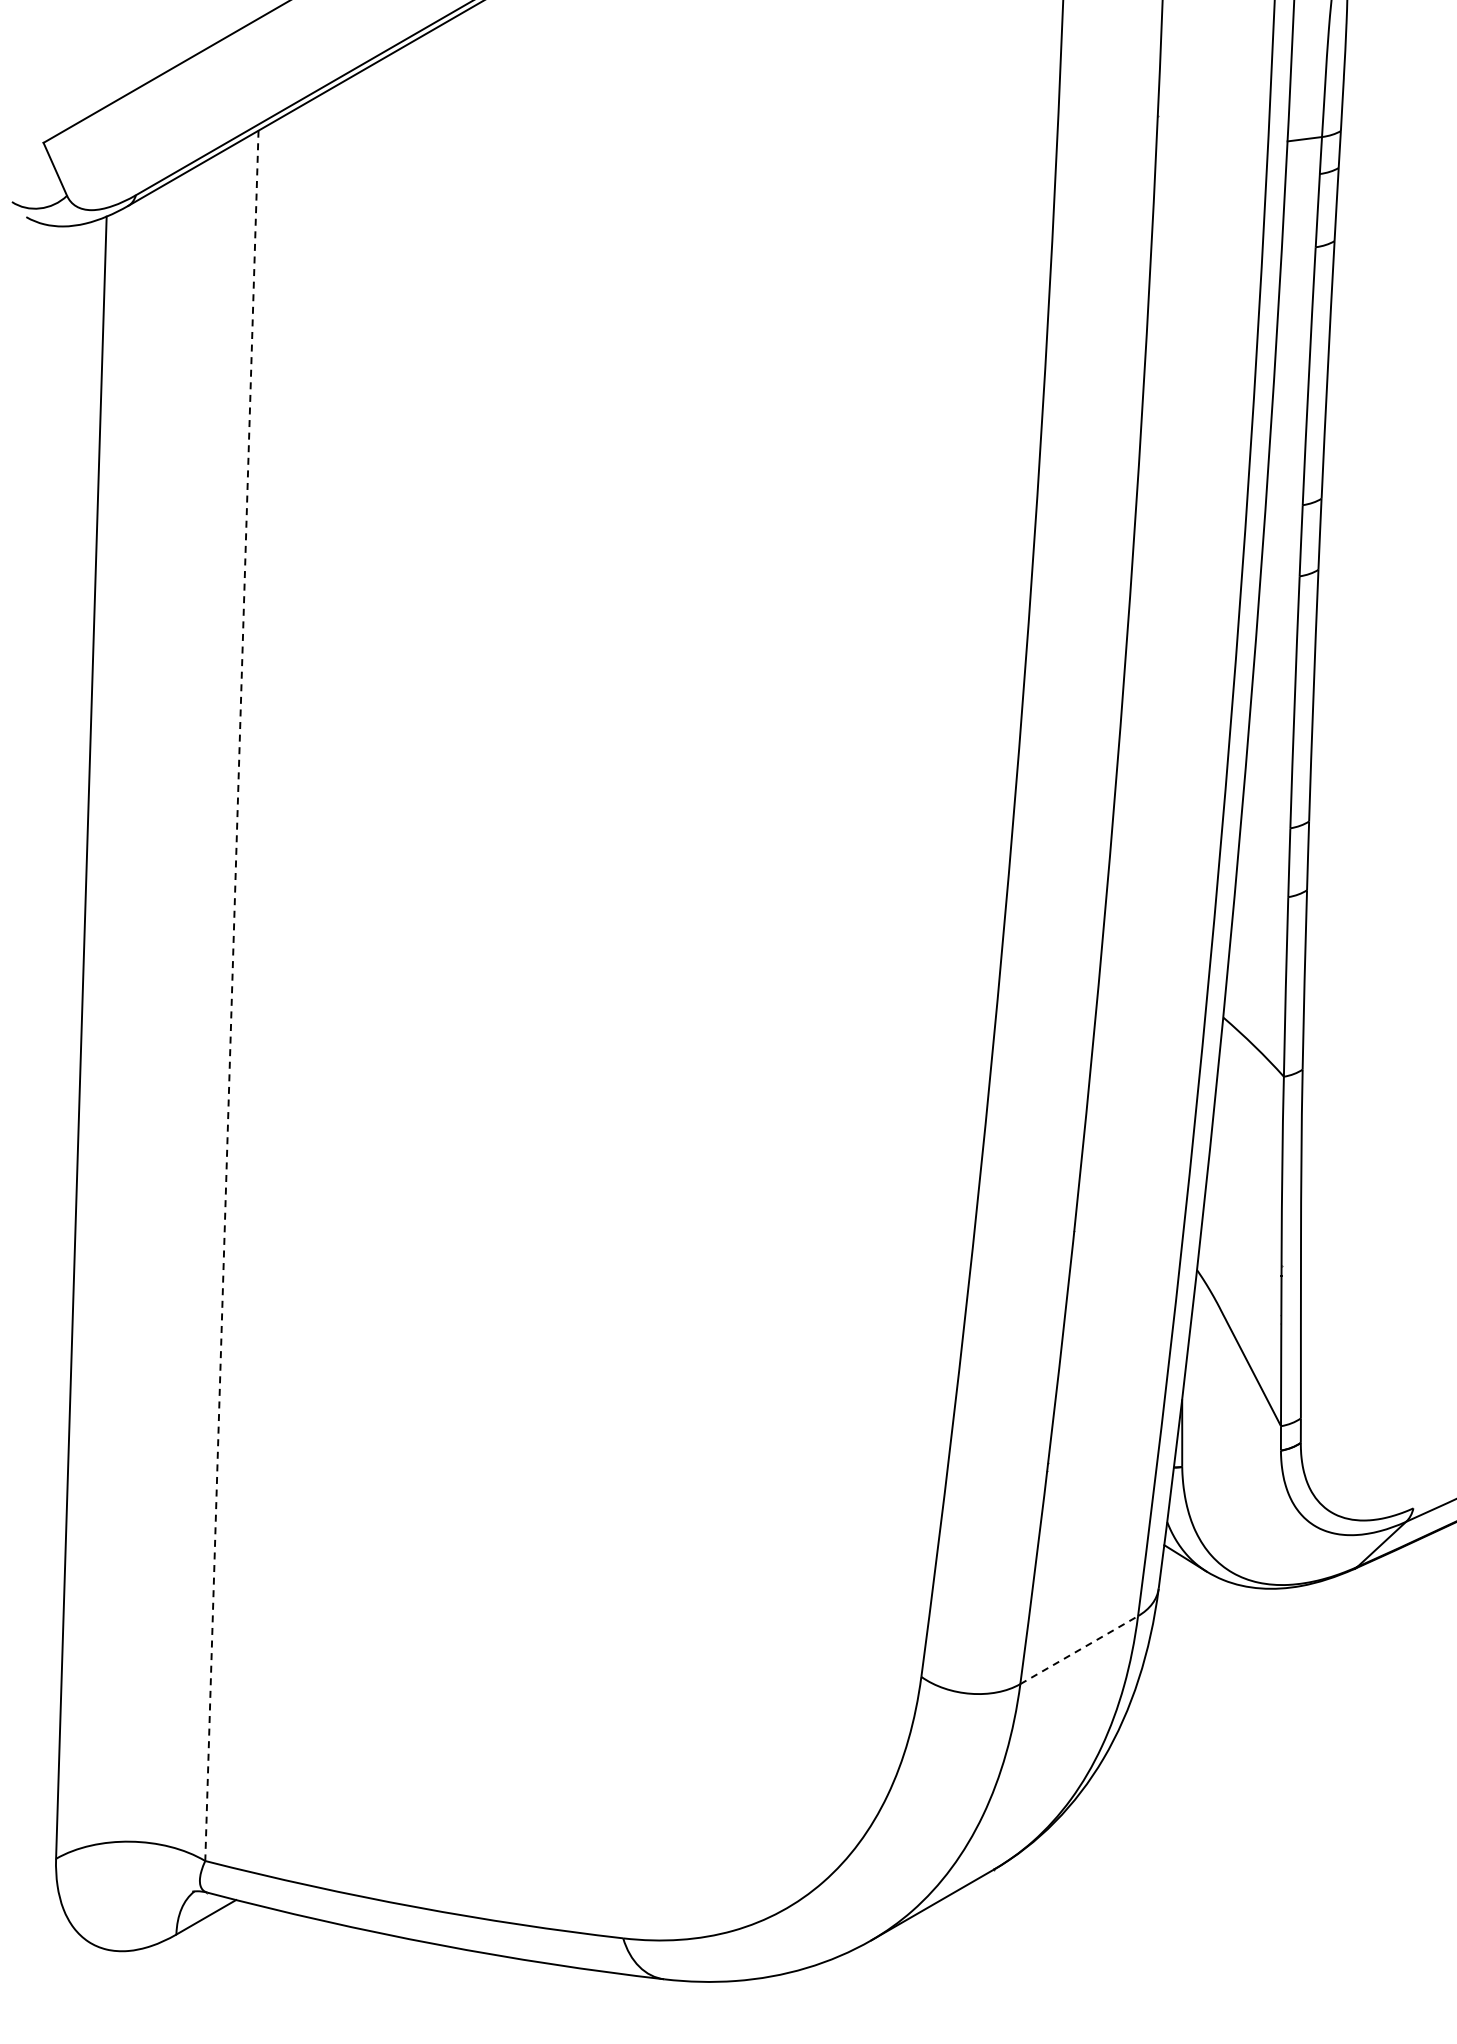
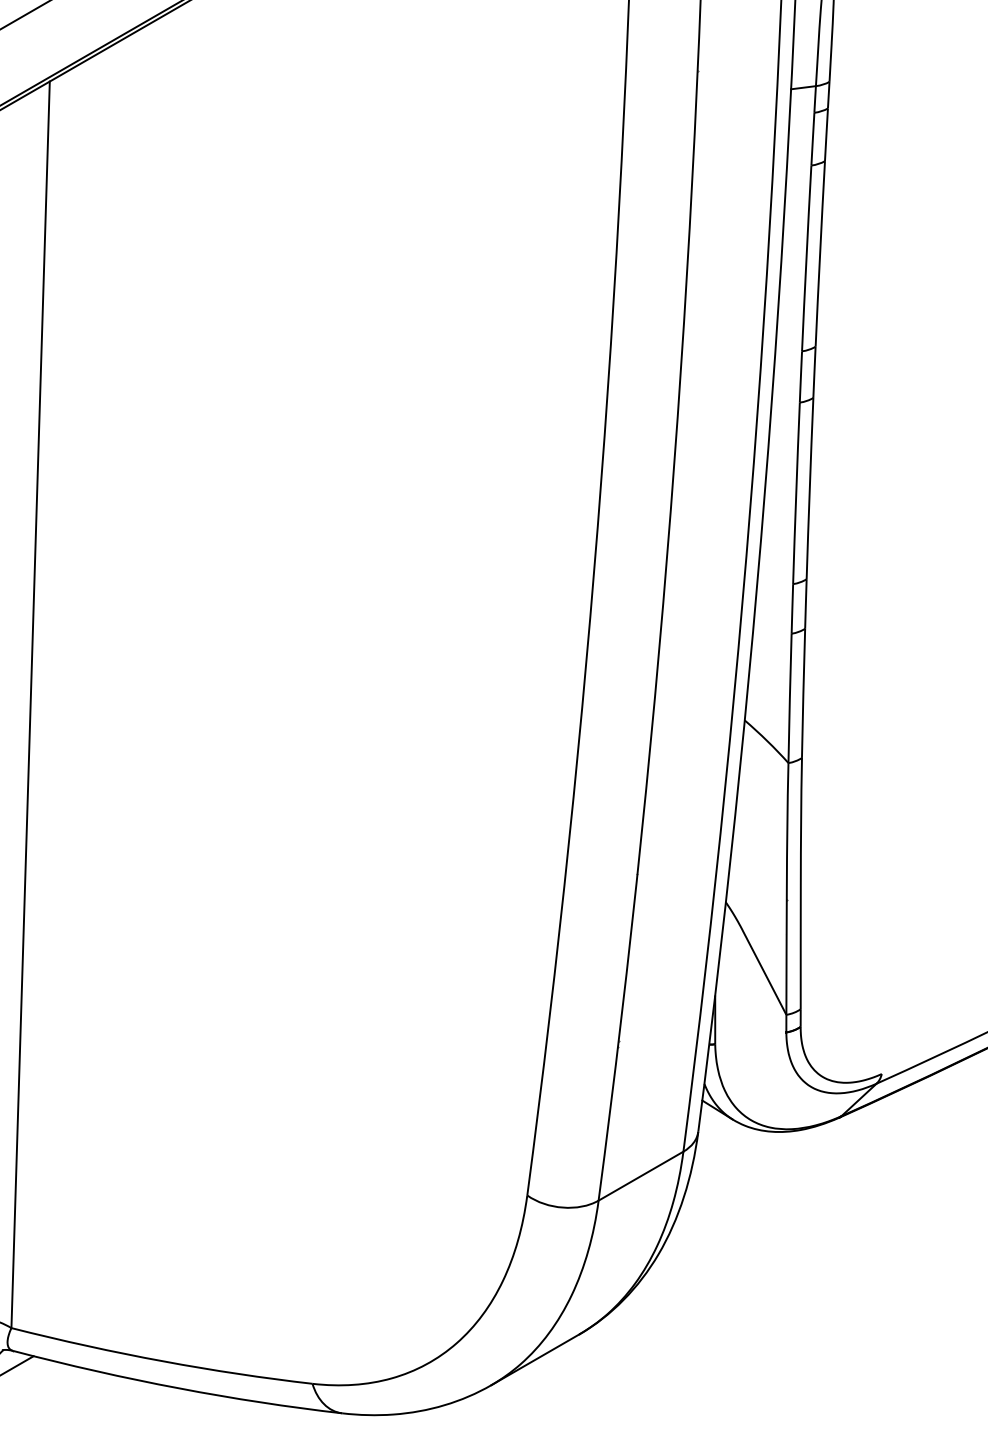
line: (231, 995) -> (30, 704), dashed -> solid
line: (1079, 1650) -> (641, 1176), dashed -> solid

